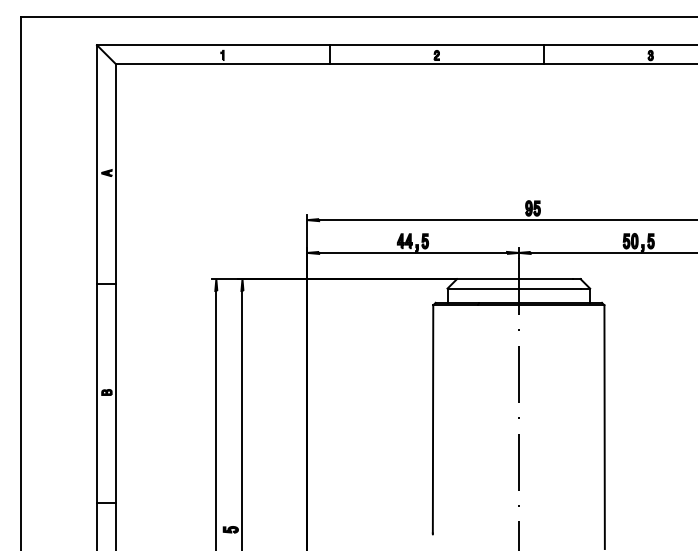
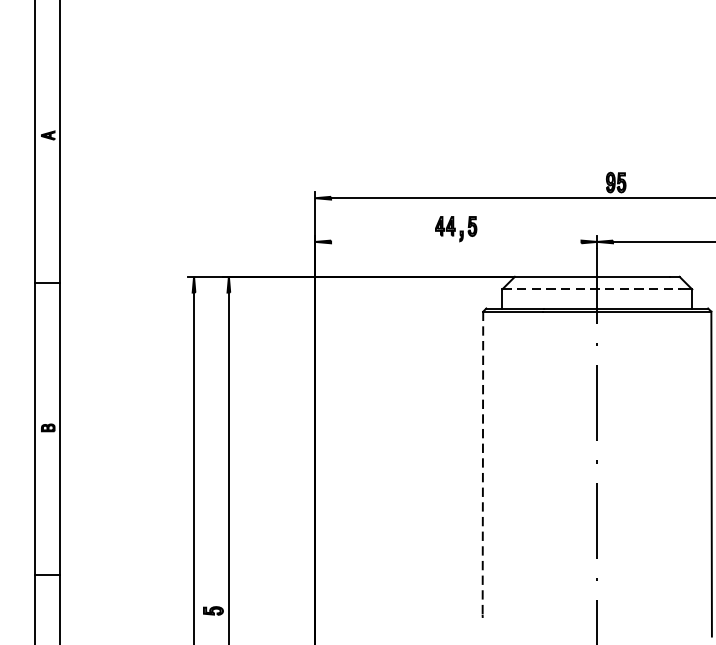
line: (413, 252) -> (456, 241), removed
line: (514, 288) -> (591, 289), solid -> dashed
line: (433, 419) -> (483, 463), solid -> dashed

